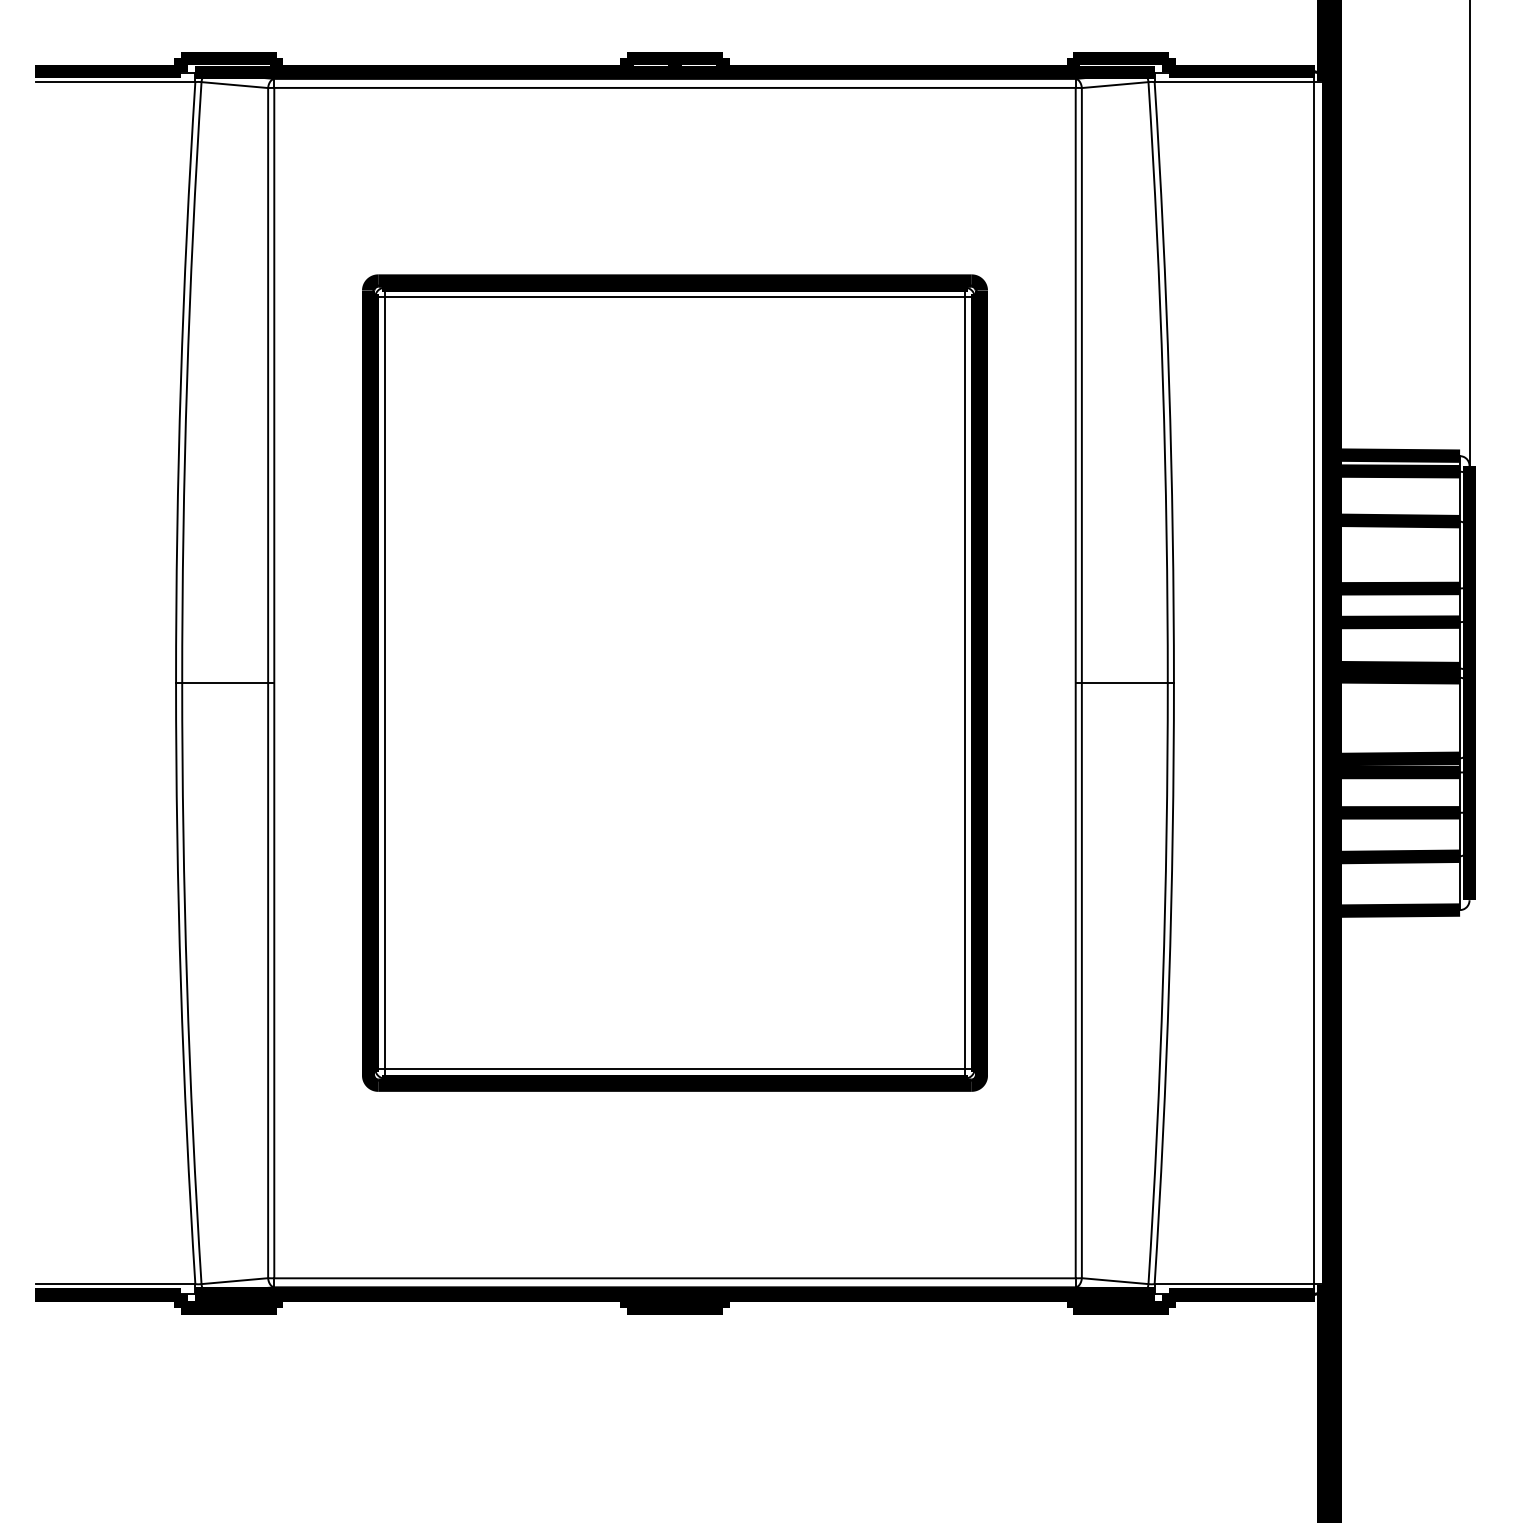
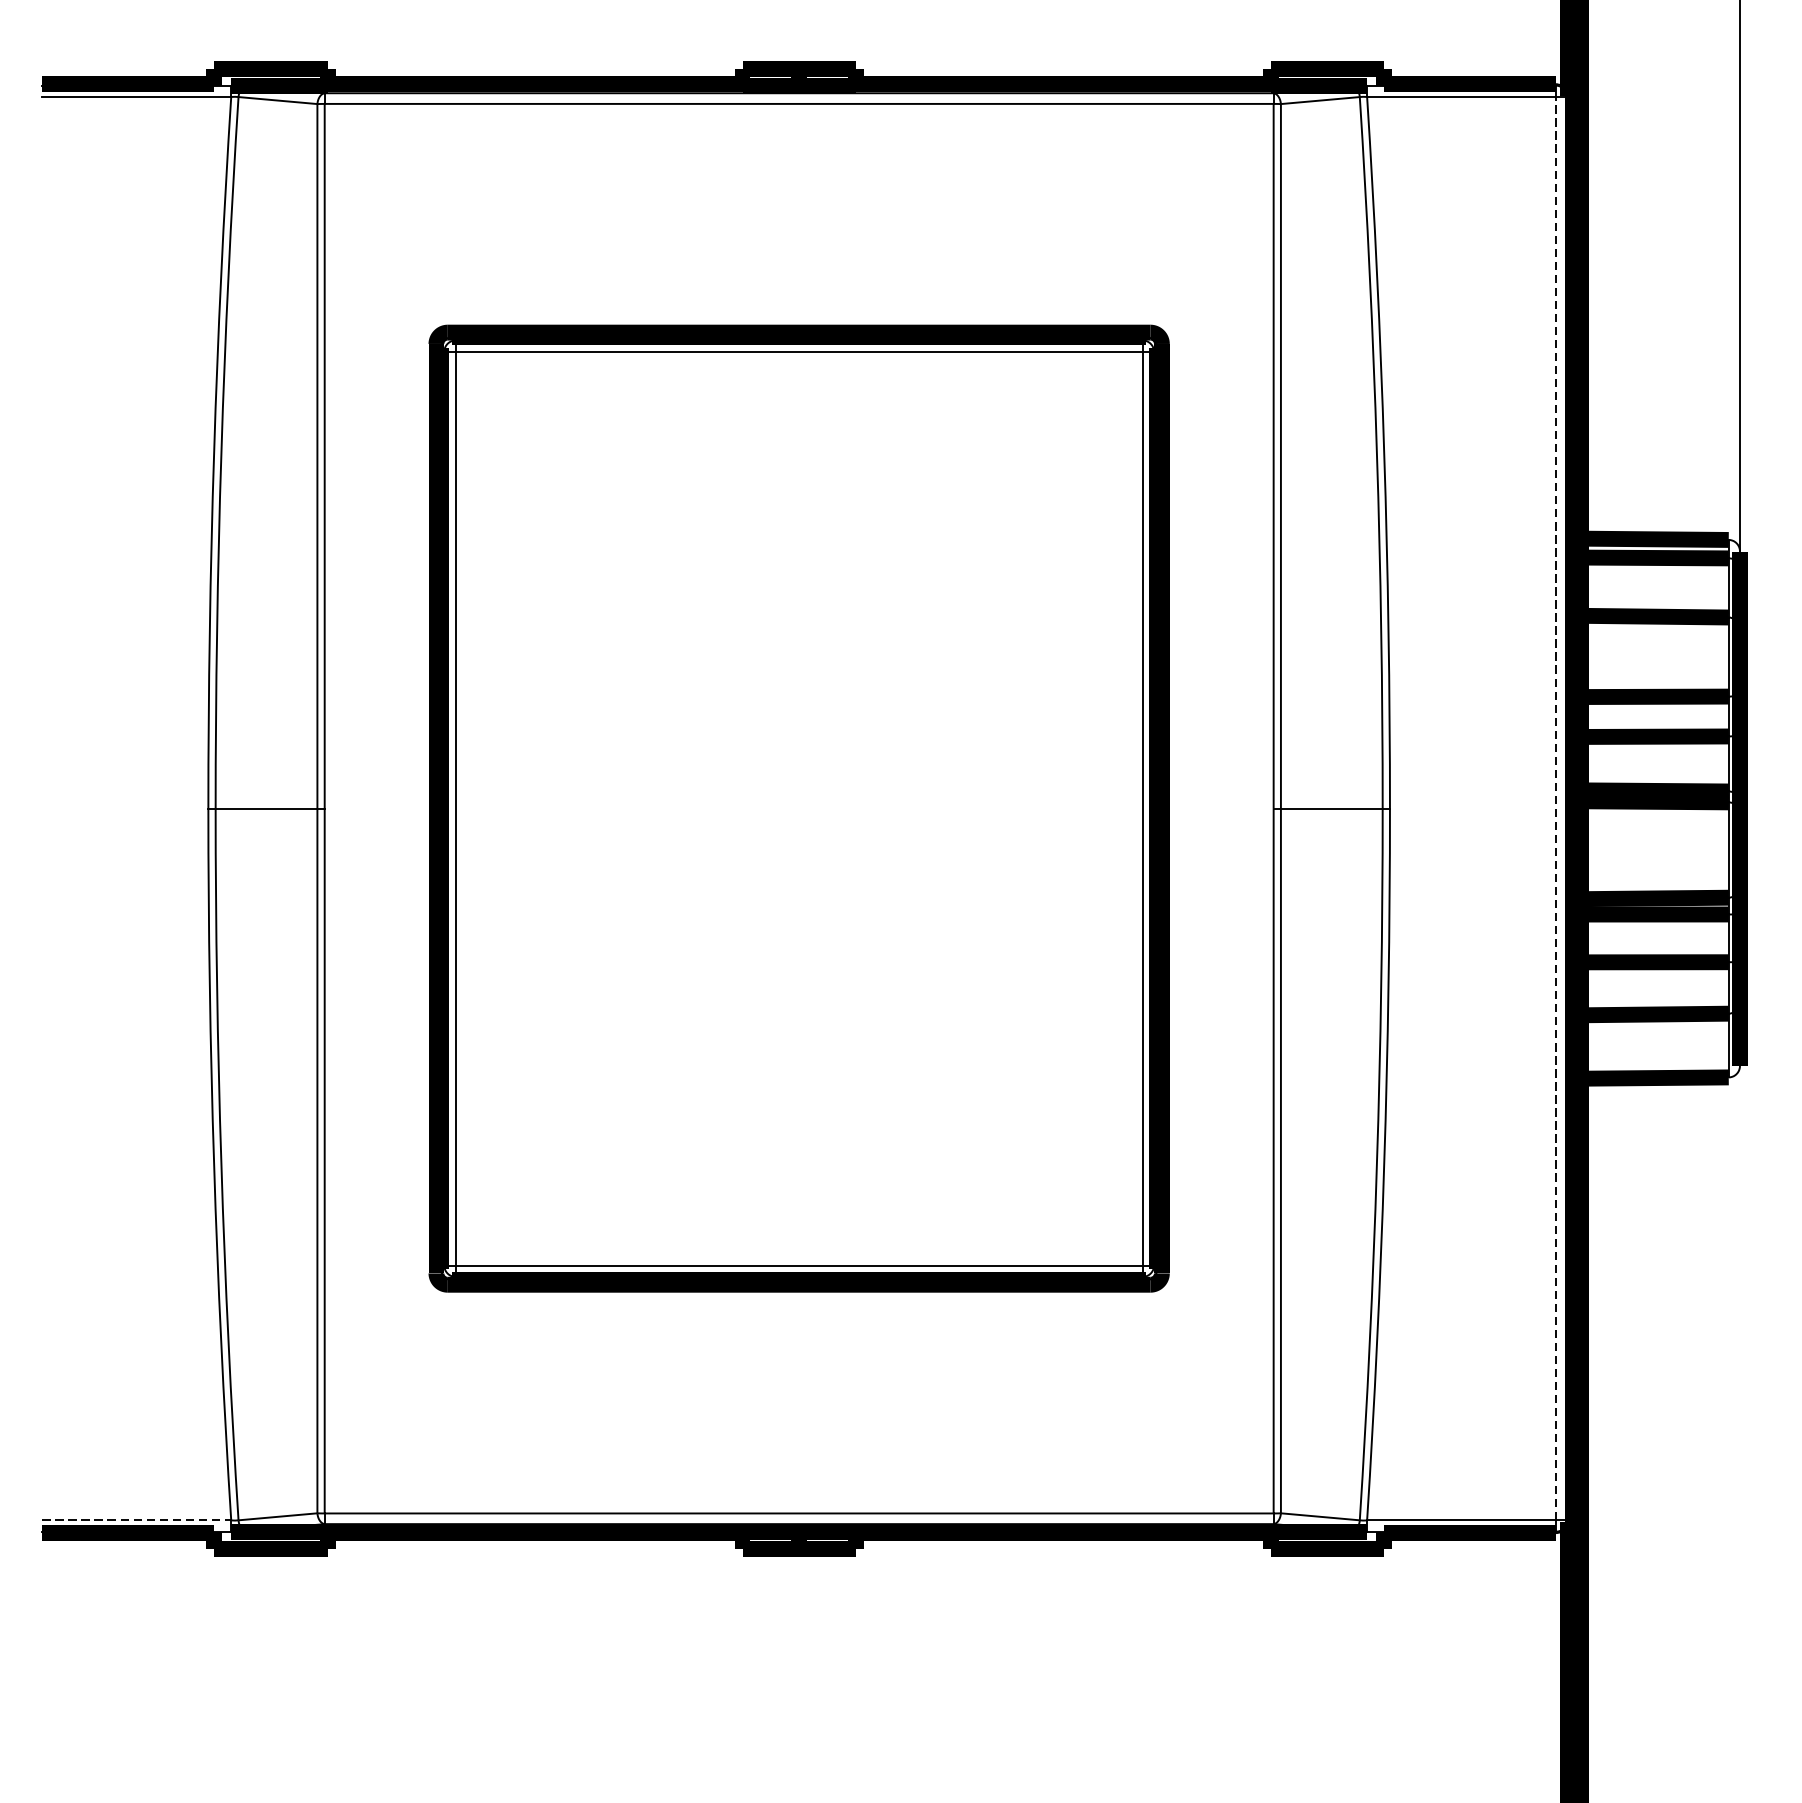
line: (1314, 682) -> (1556, 807), solid -> dashed
line: (115, 1284) -> (136, 1520), solid -> dashed

